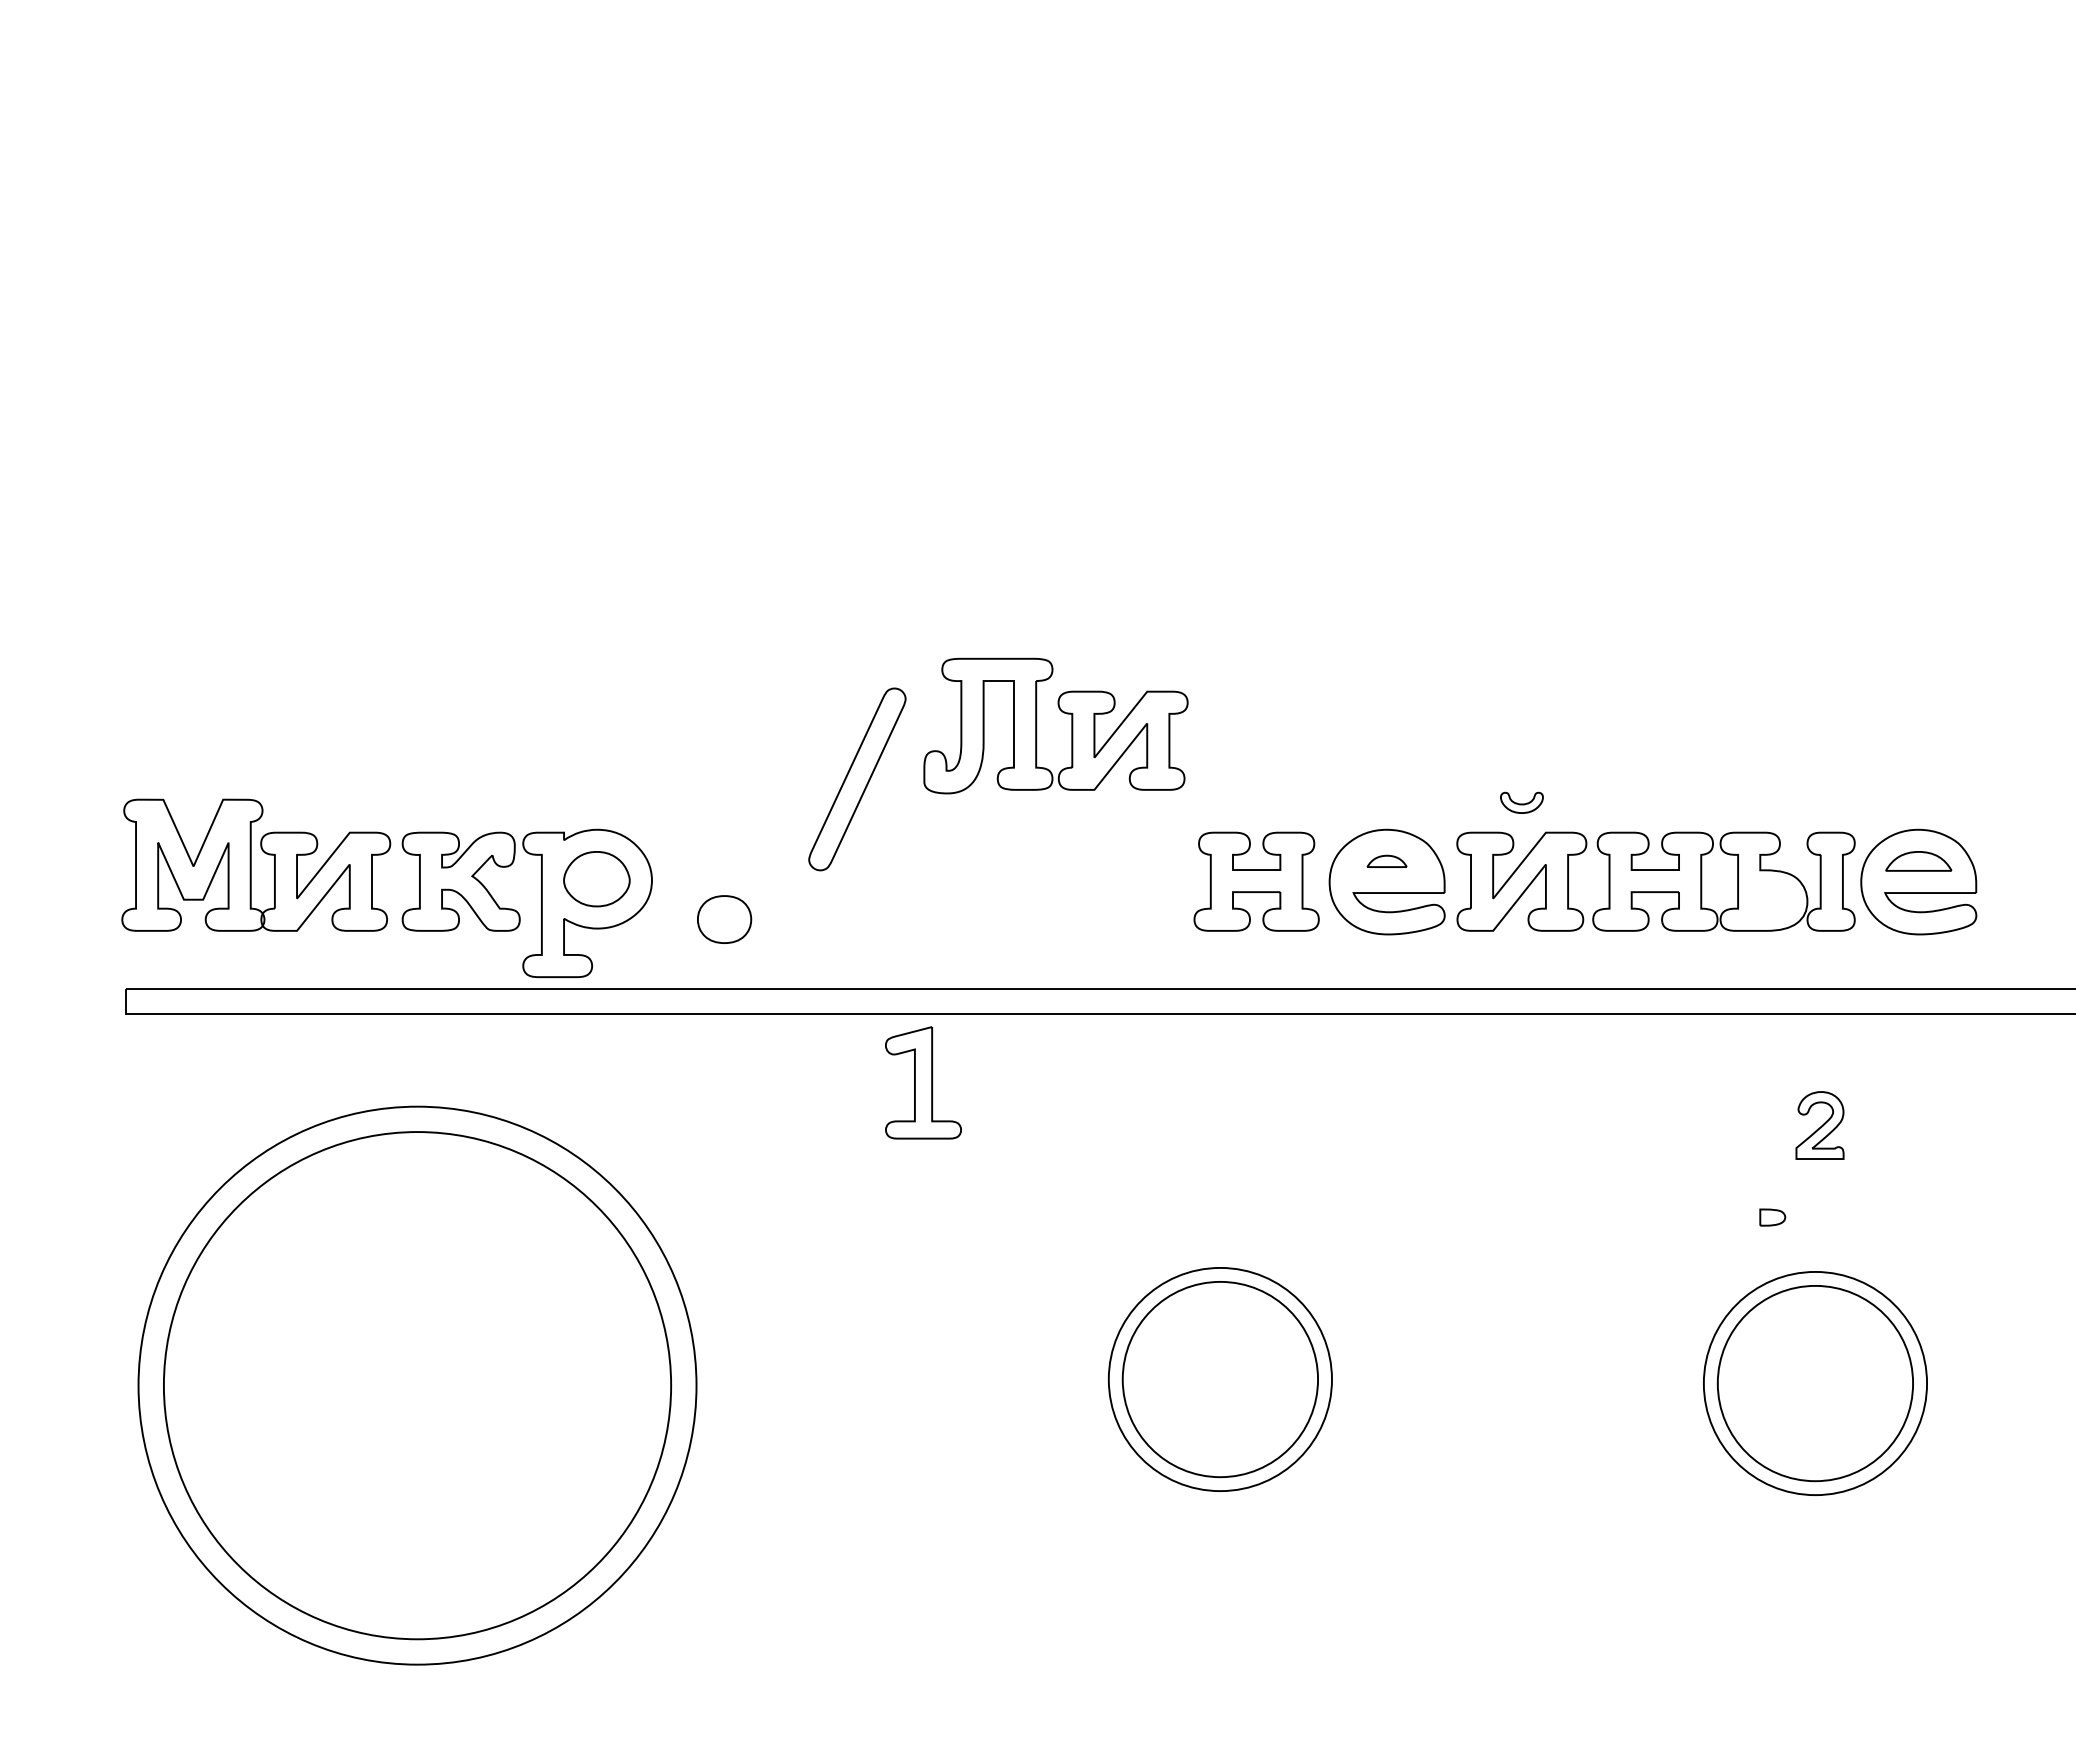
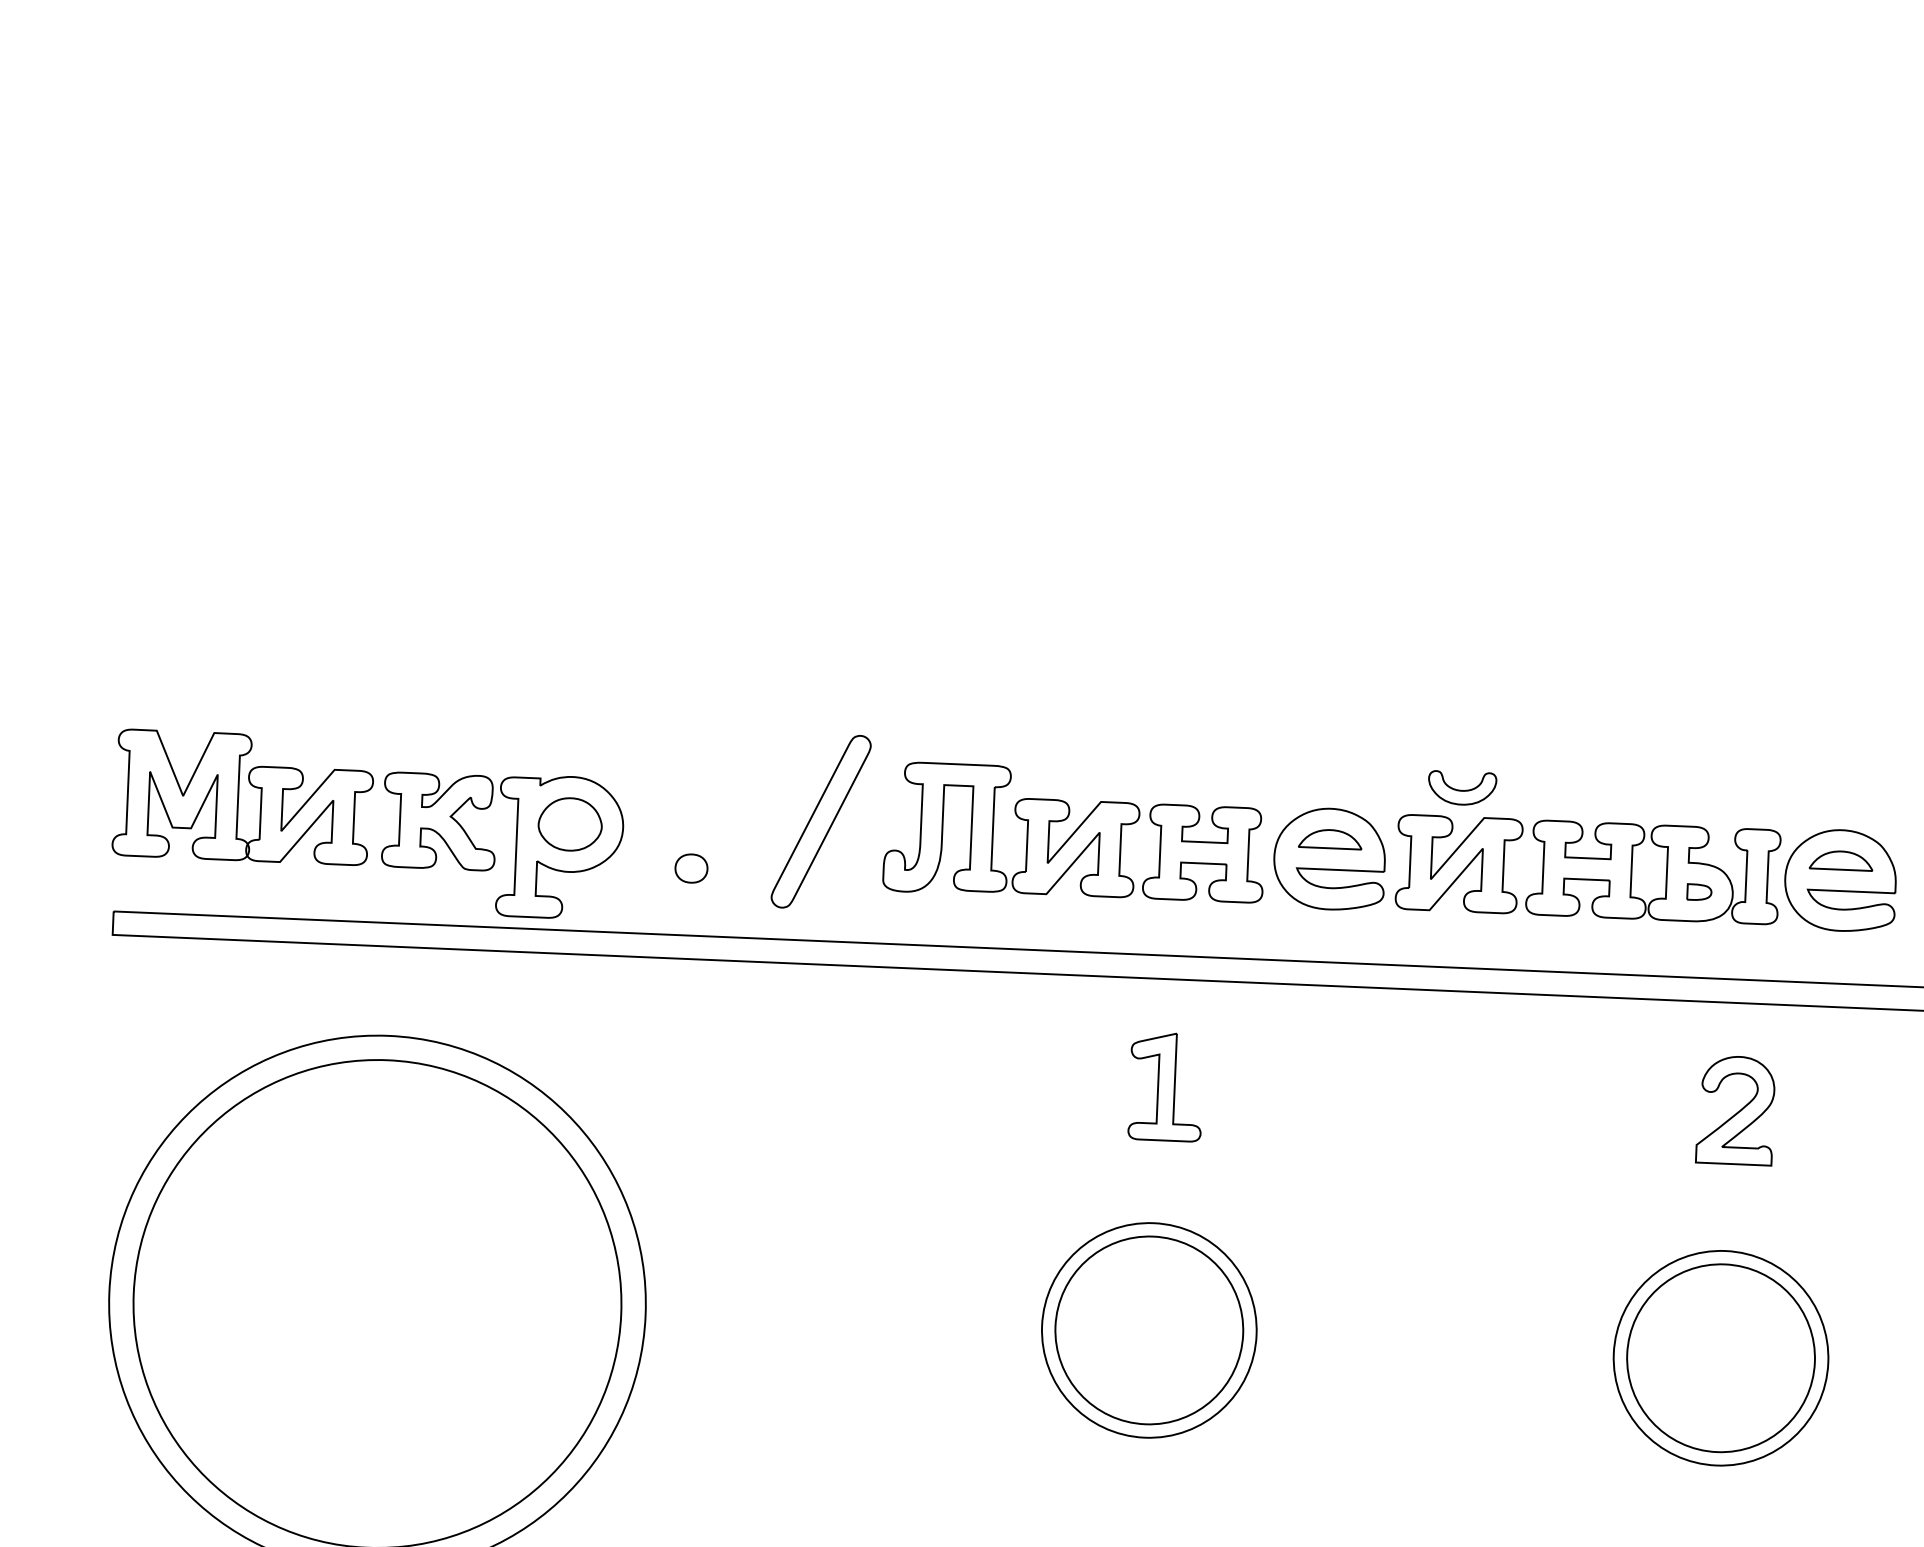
part: (1063, 713) -> (1019, 819), moved
part: (857, 779) -> (821, 821), moved
part: (1521, 802) -> (1461, 788), size x1.67
part: (1386, 861) -> (1329, 839), size x1.67
part: (724, 919) -> (691, 868), size x0.62
part: (923, 1082) -> (1166, 1086), moved
part: (1819, 1125) -> (1735, 1110), size x1.67
part: (1772, 1217) -> (1699, 892), moved

